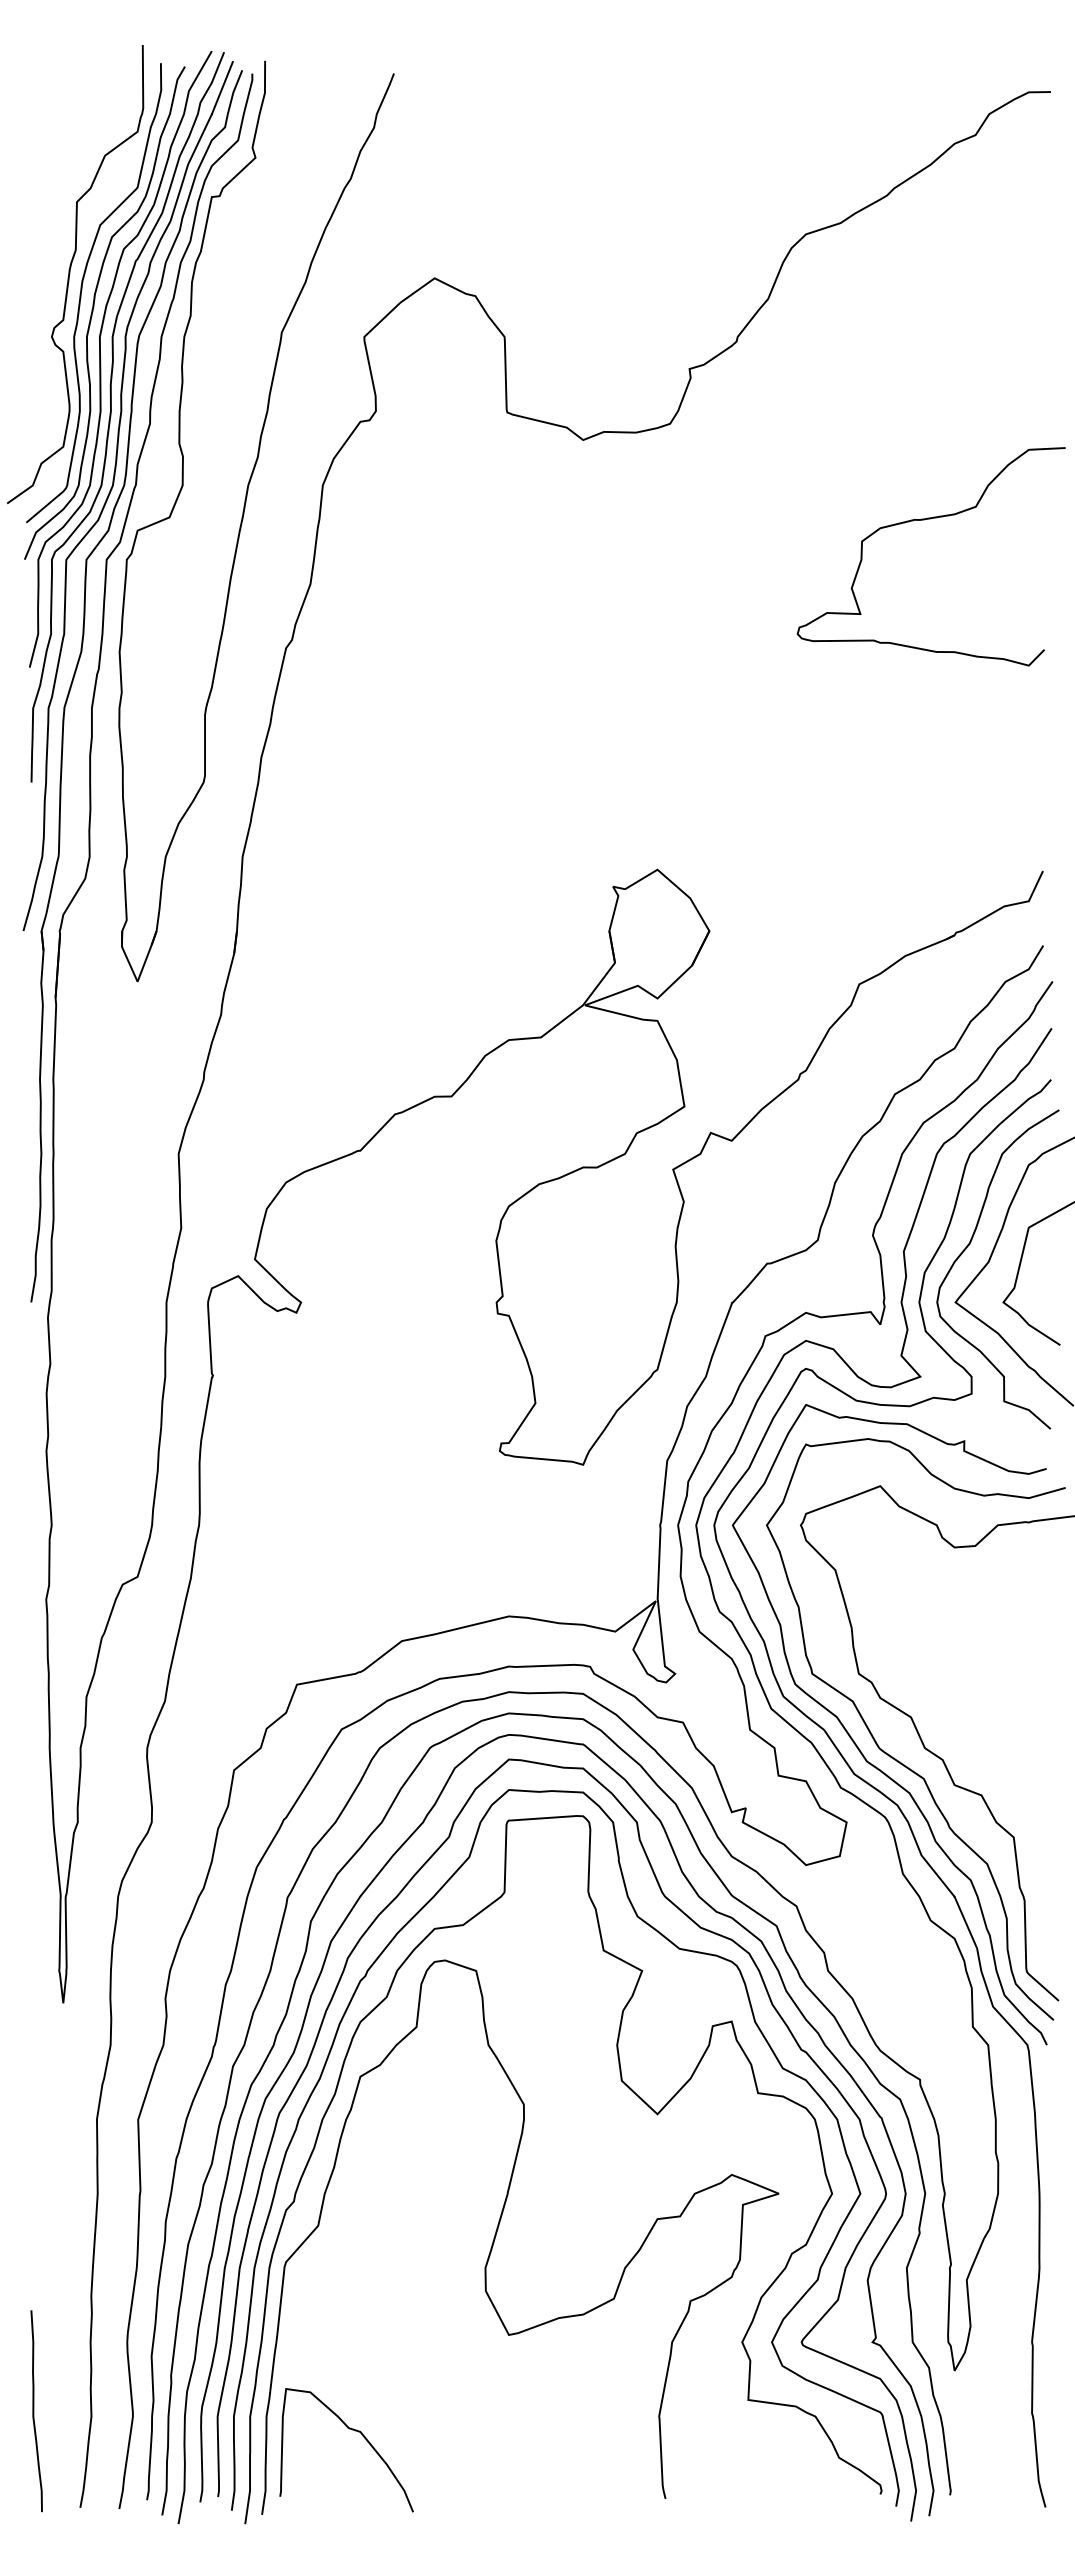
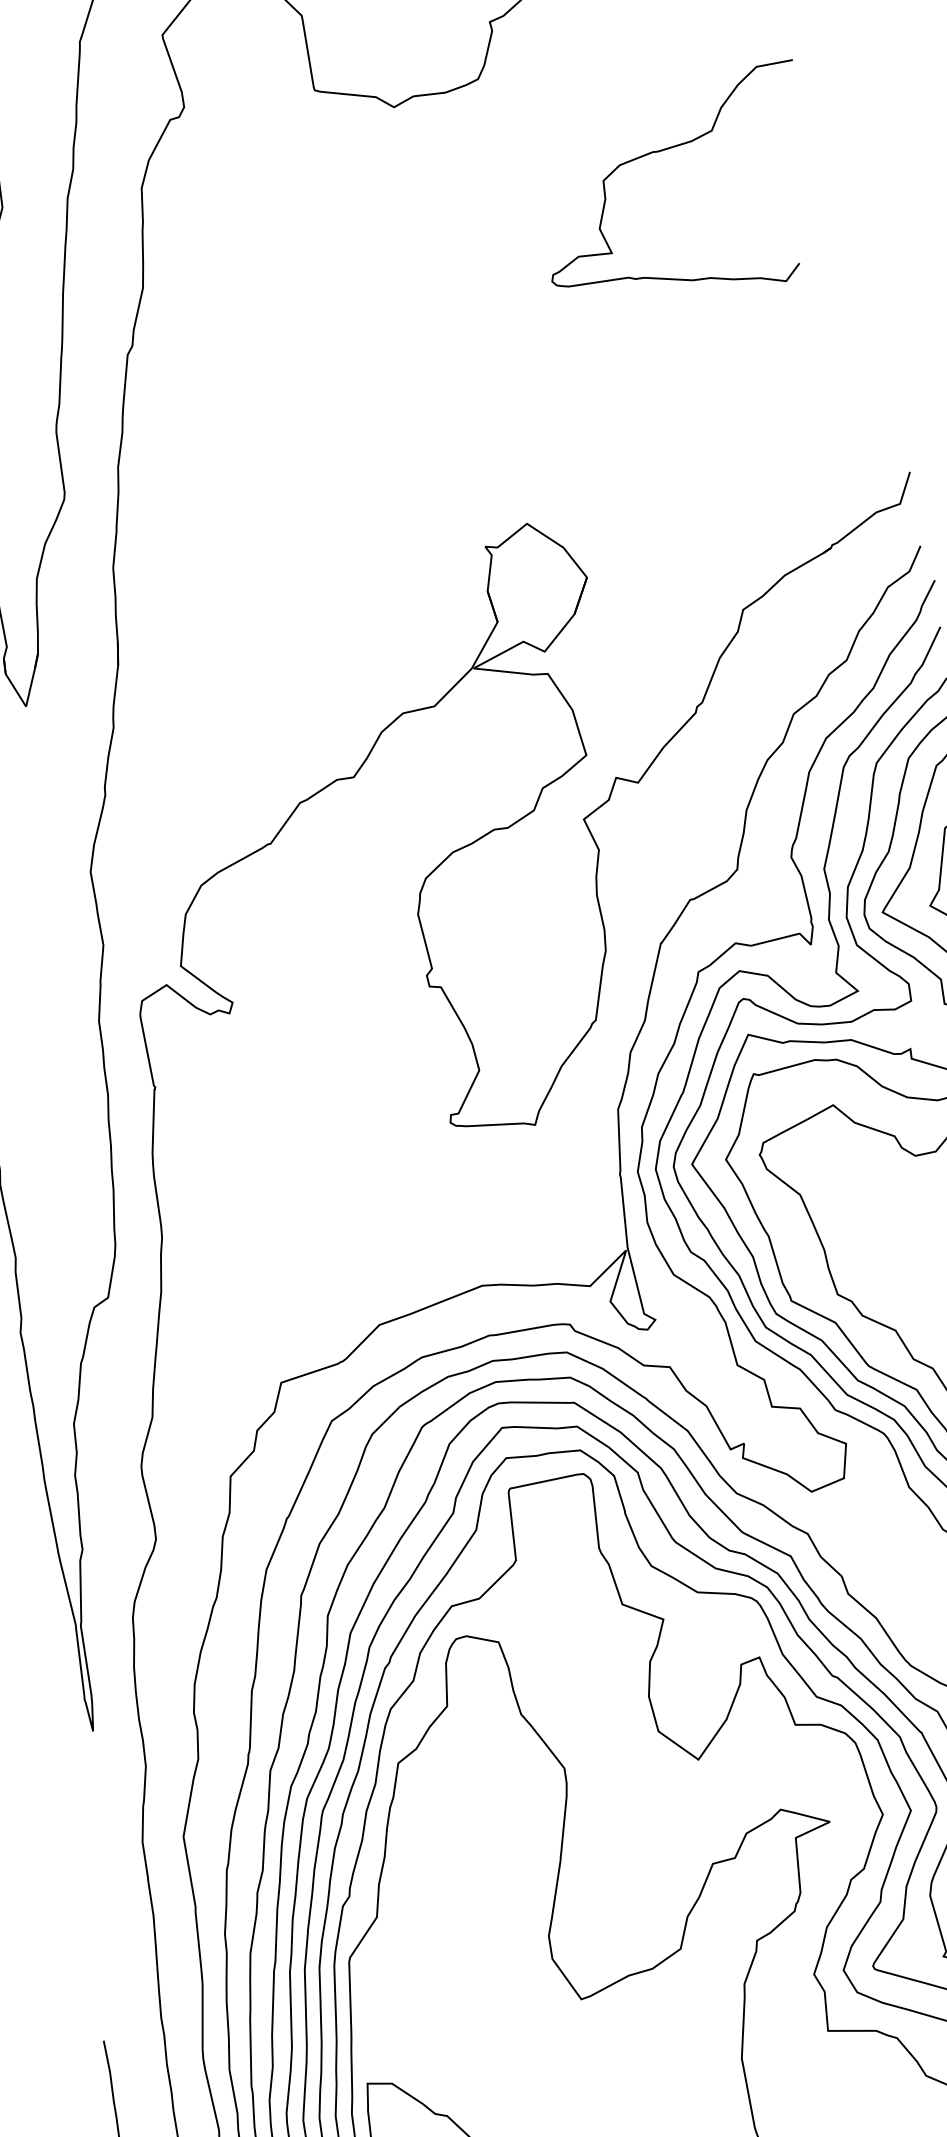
curve: (924, 520) -> (662, 151), moved

